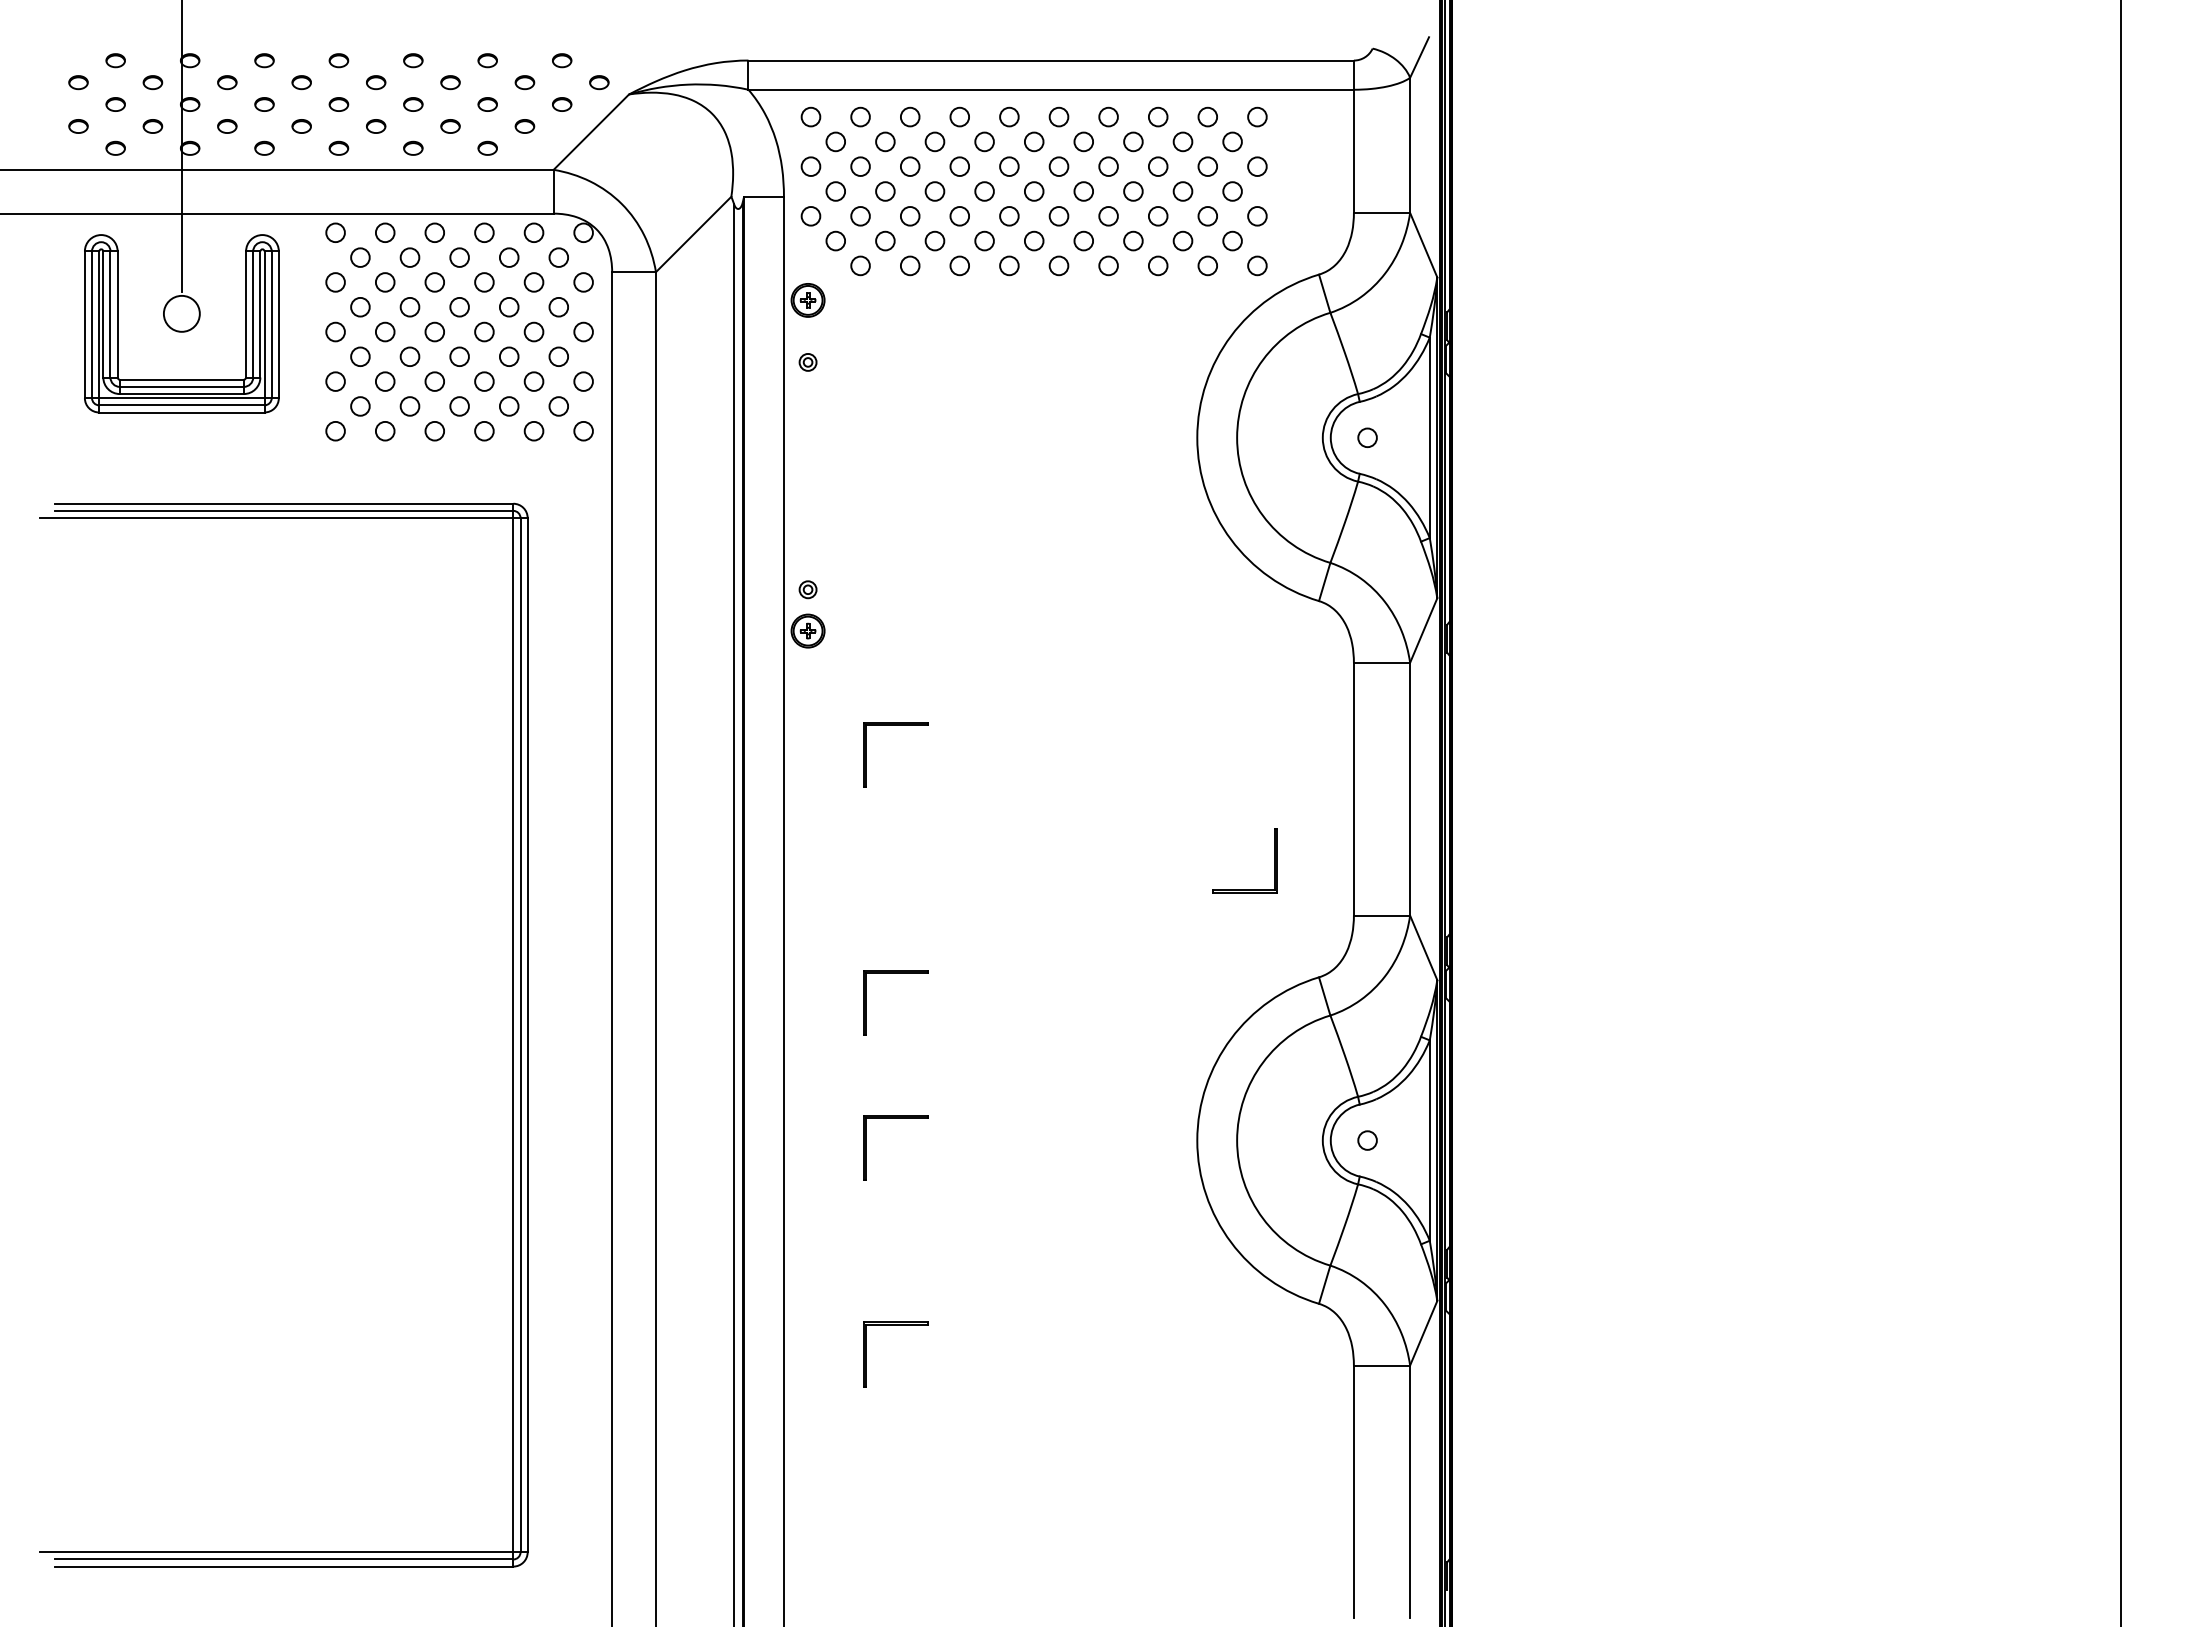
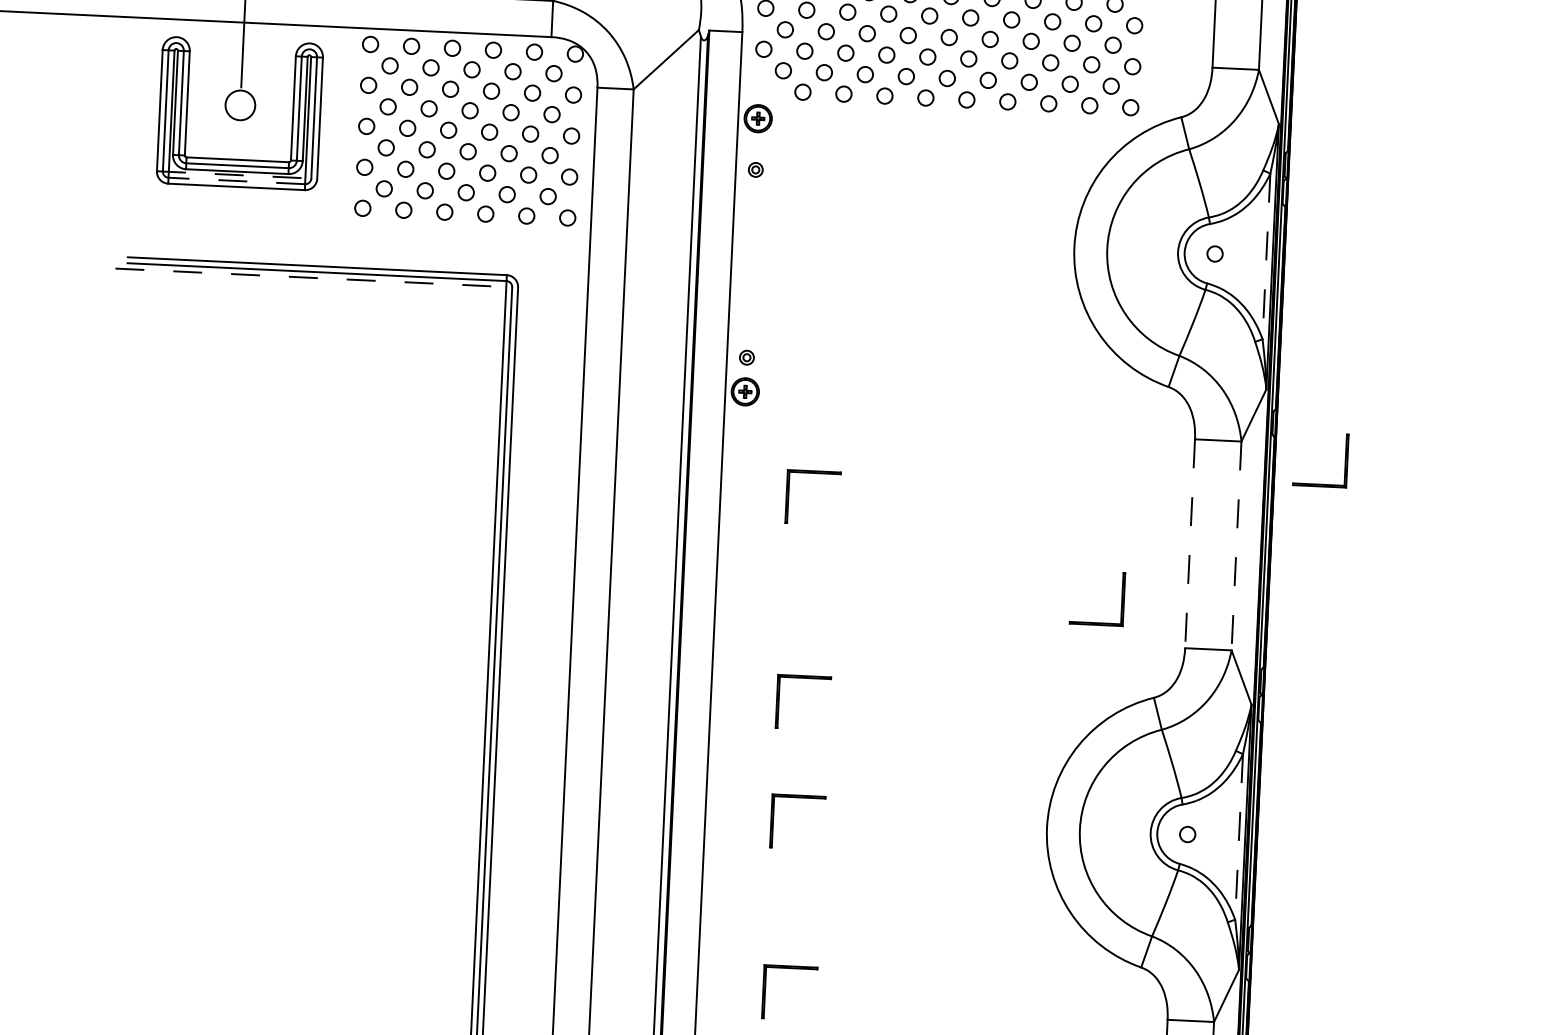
line: (181, 398) -> (236, 175), solid -> dashed
line: (181, 405) -> (236, 181), solid -> dashed
line: (1429, 438) -> (1266, 256), solid -> dashed
line: (283, 518) -> (316, 278), solid -> dashed
part: (1506, 709) -> (1319, 483), added
line: (1353, 789) -> (1189, 543), solid -> dashed
line: (1410, 789) -> (1236, 546), solid -> dashed
line: (1429, 1141) -> (1238, 837), solid -> dashed

